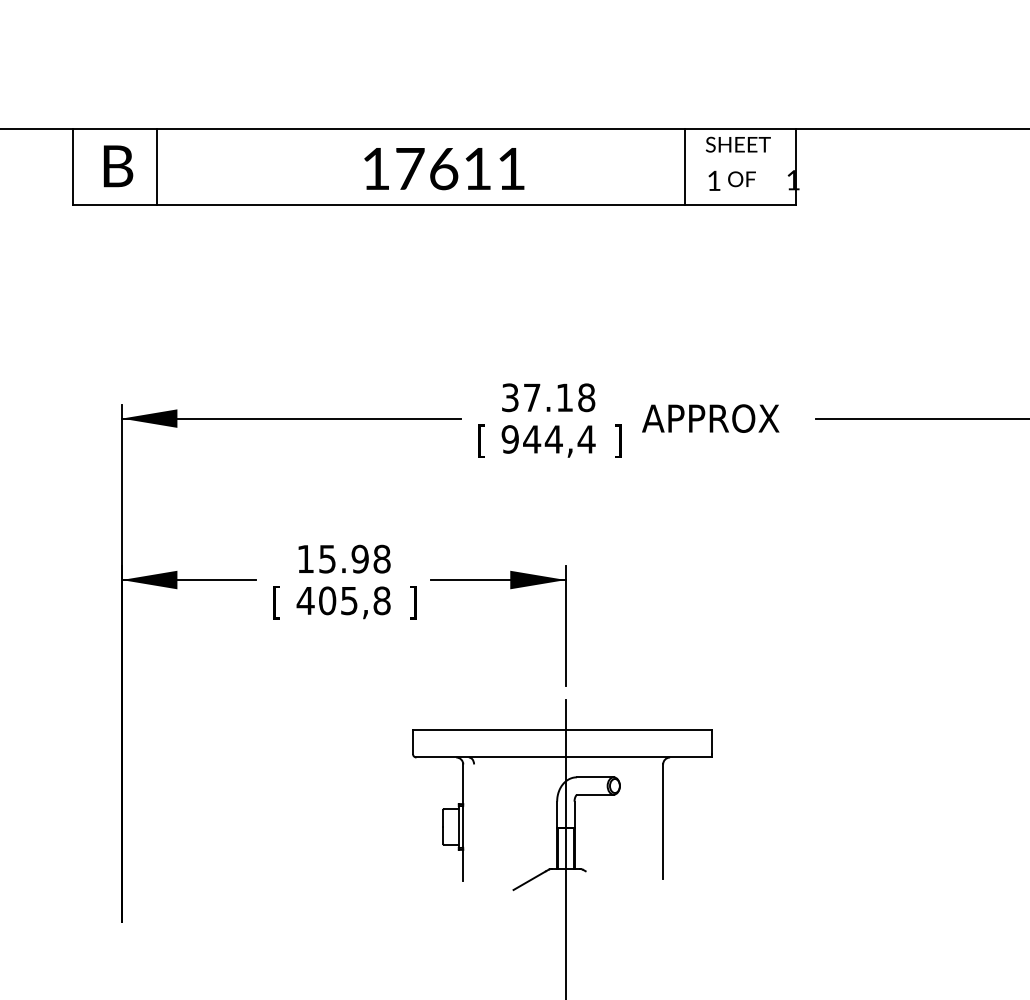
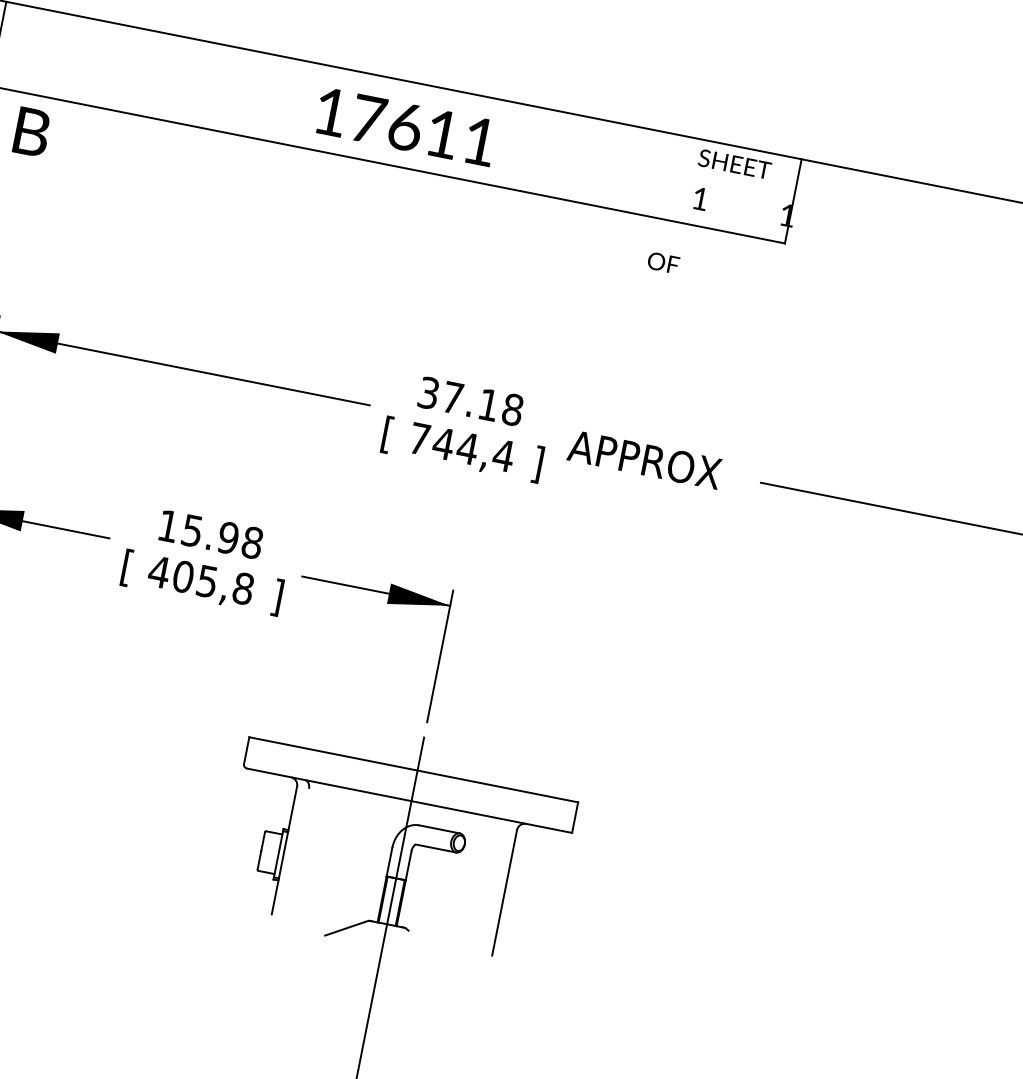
text: (118, 166) -> (32, 132), moved
line: (156, 166) -> (89, 61), removed
line: (684, 166) -> (670, 176), removed
text: (741, 179) -> (662, 263), moved
text: (509, 439) -> (418, 438), 944,4 -> 744,4

